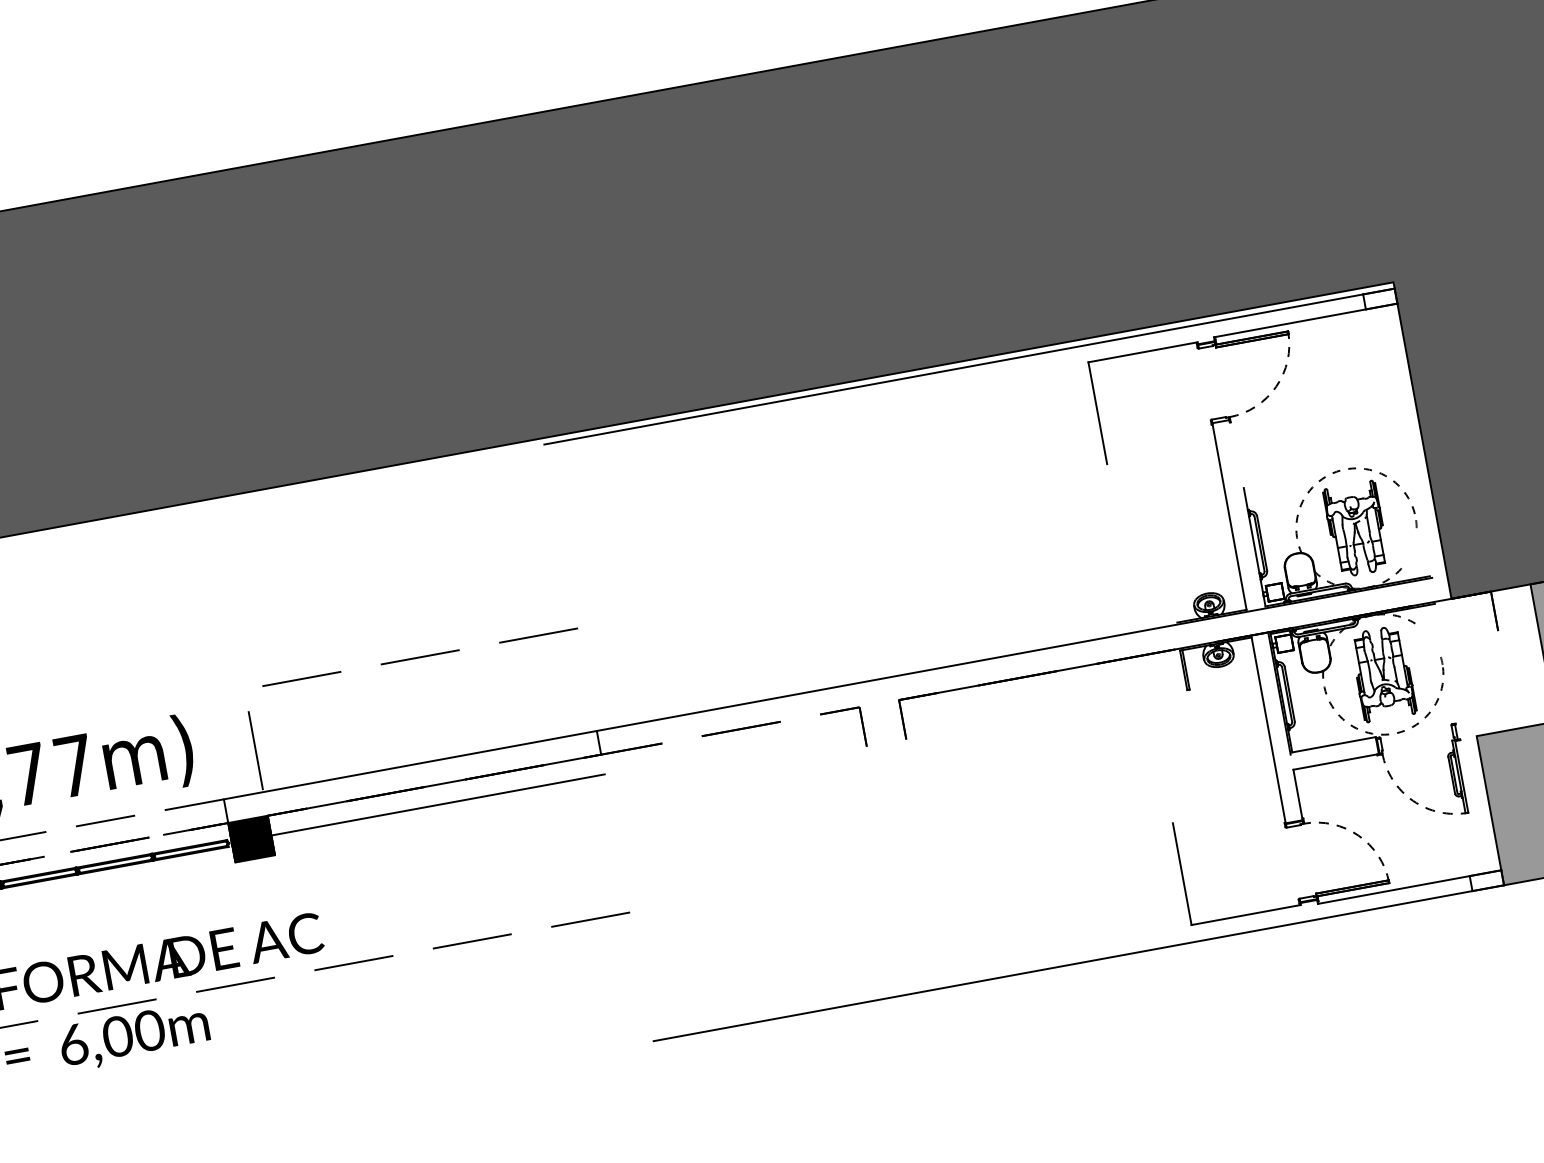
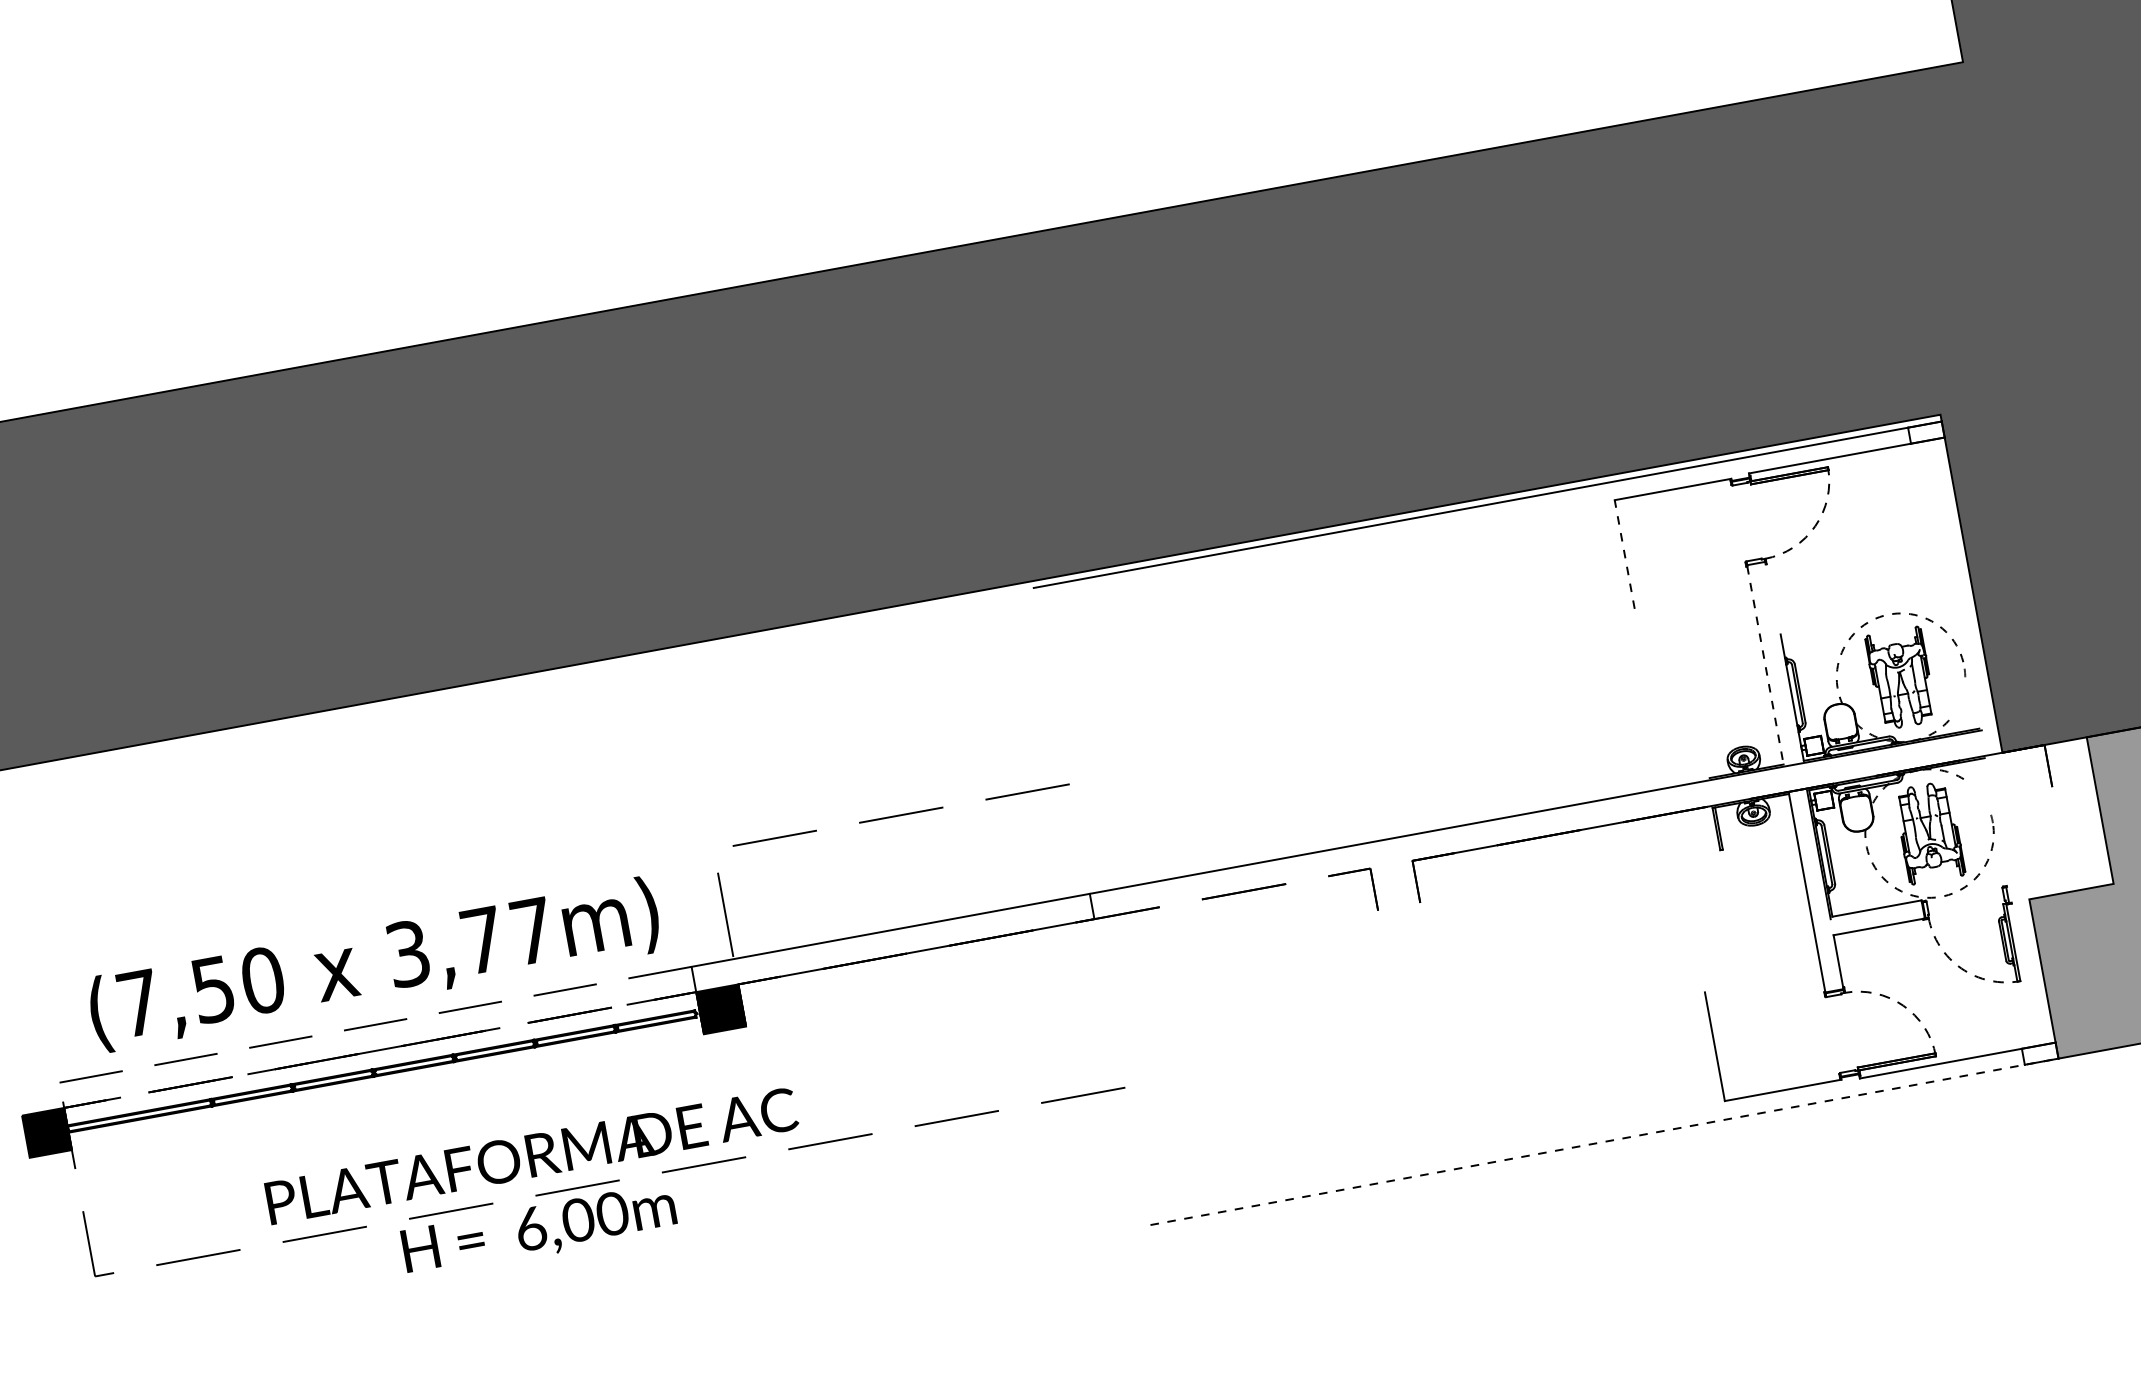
line: (1097, 413) -> (1624, 554), solid -> dashed
line: (1229, 517) -> (1765, 665), solid -> dashed
line: (438, 804) -> (920, 972), removed
line: (1078, 962) -> (1604, 1141), solid -> dashed

